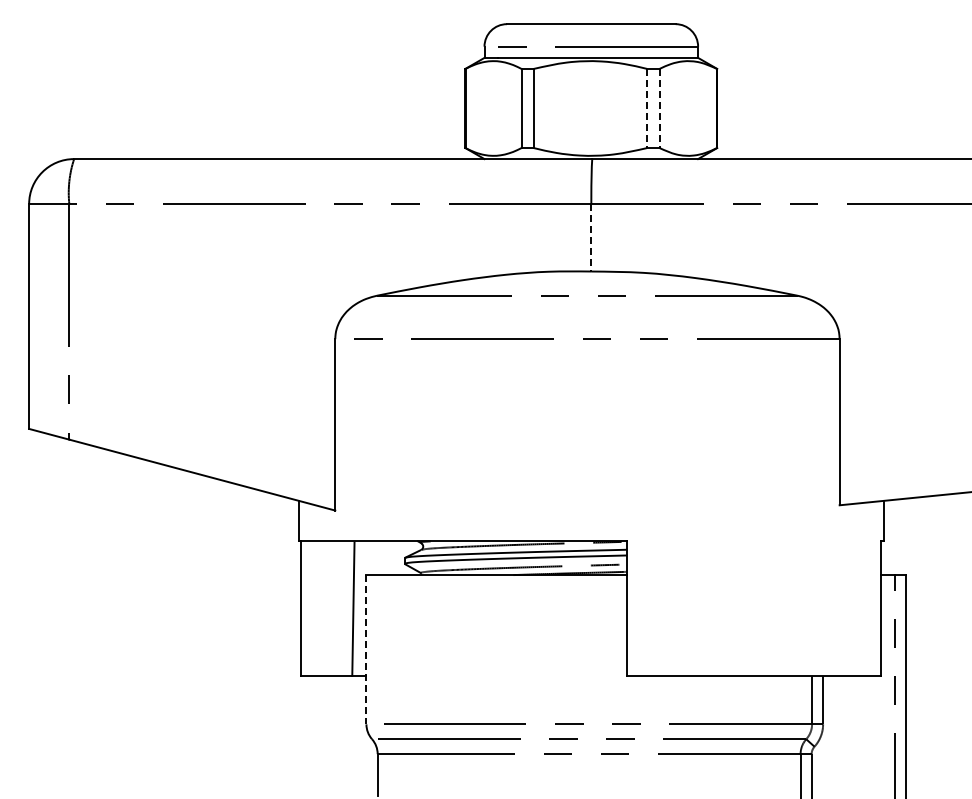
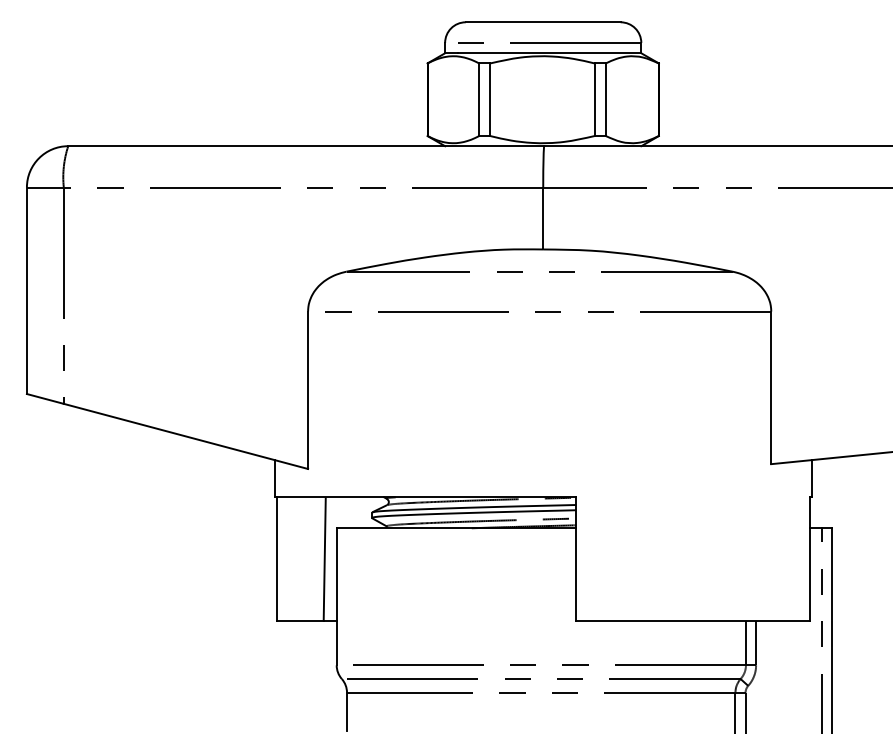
line: (647, 108) -> (594, 99), dashed -> solid
line: (659, 108) -> (605, 99), dashed -> solid
line: (591, 237) -> (543, 218), dashed -> solid
line: (366, 649) -> (336, 596), dashed -> solid

